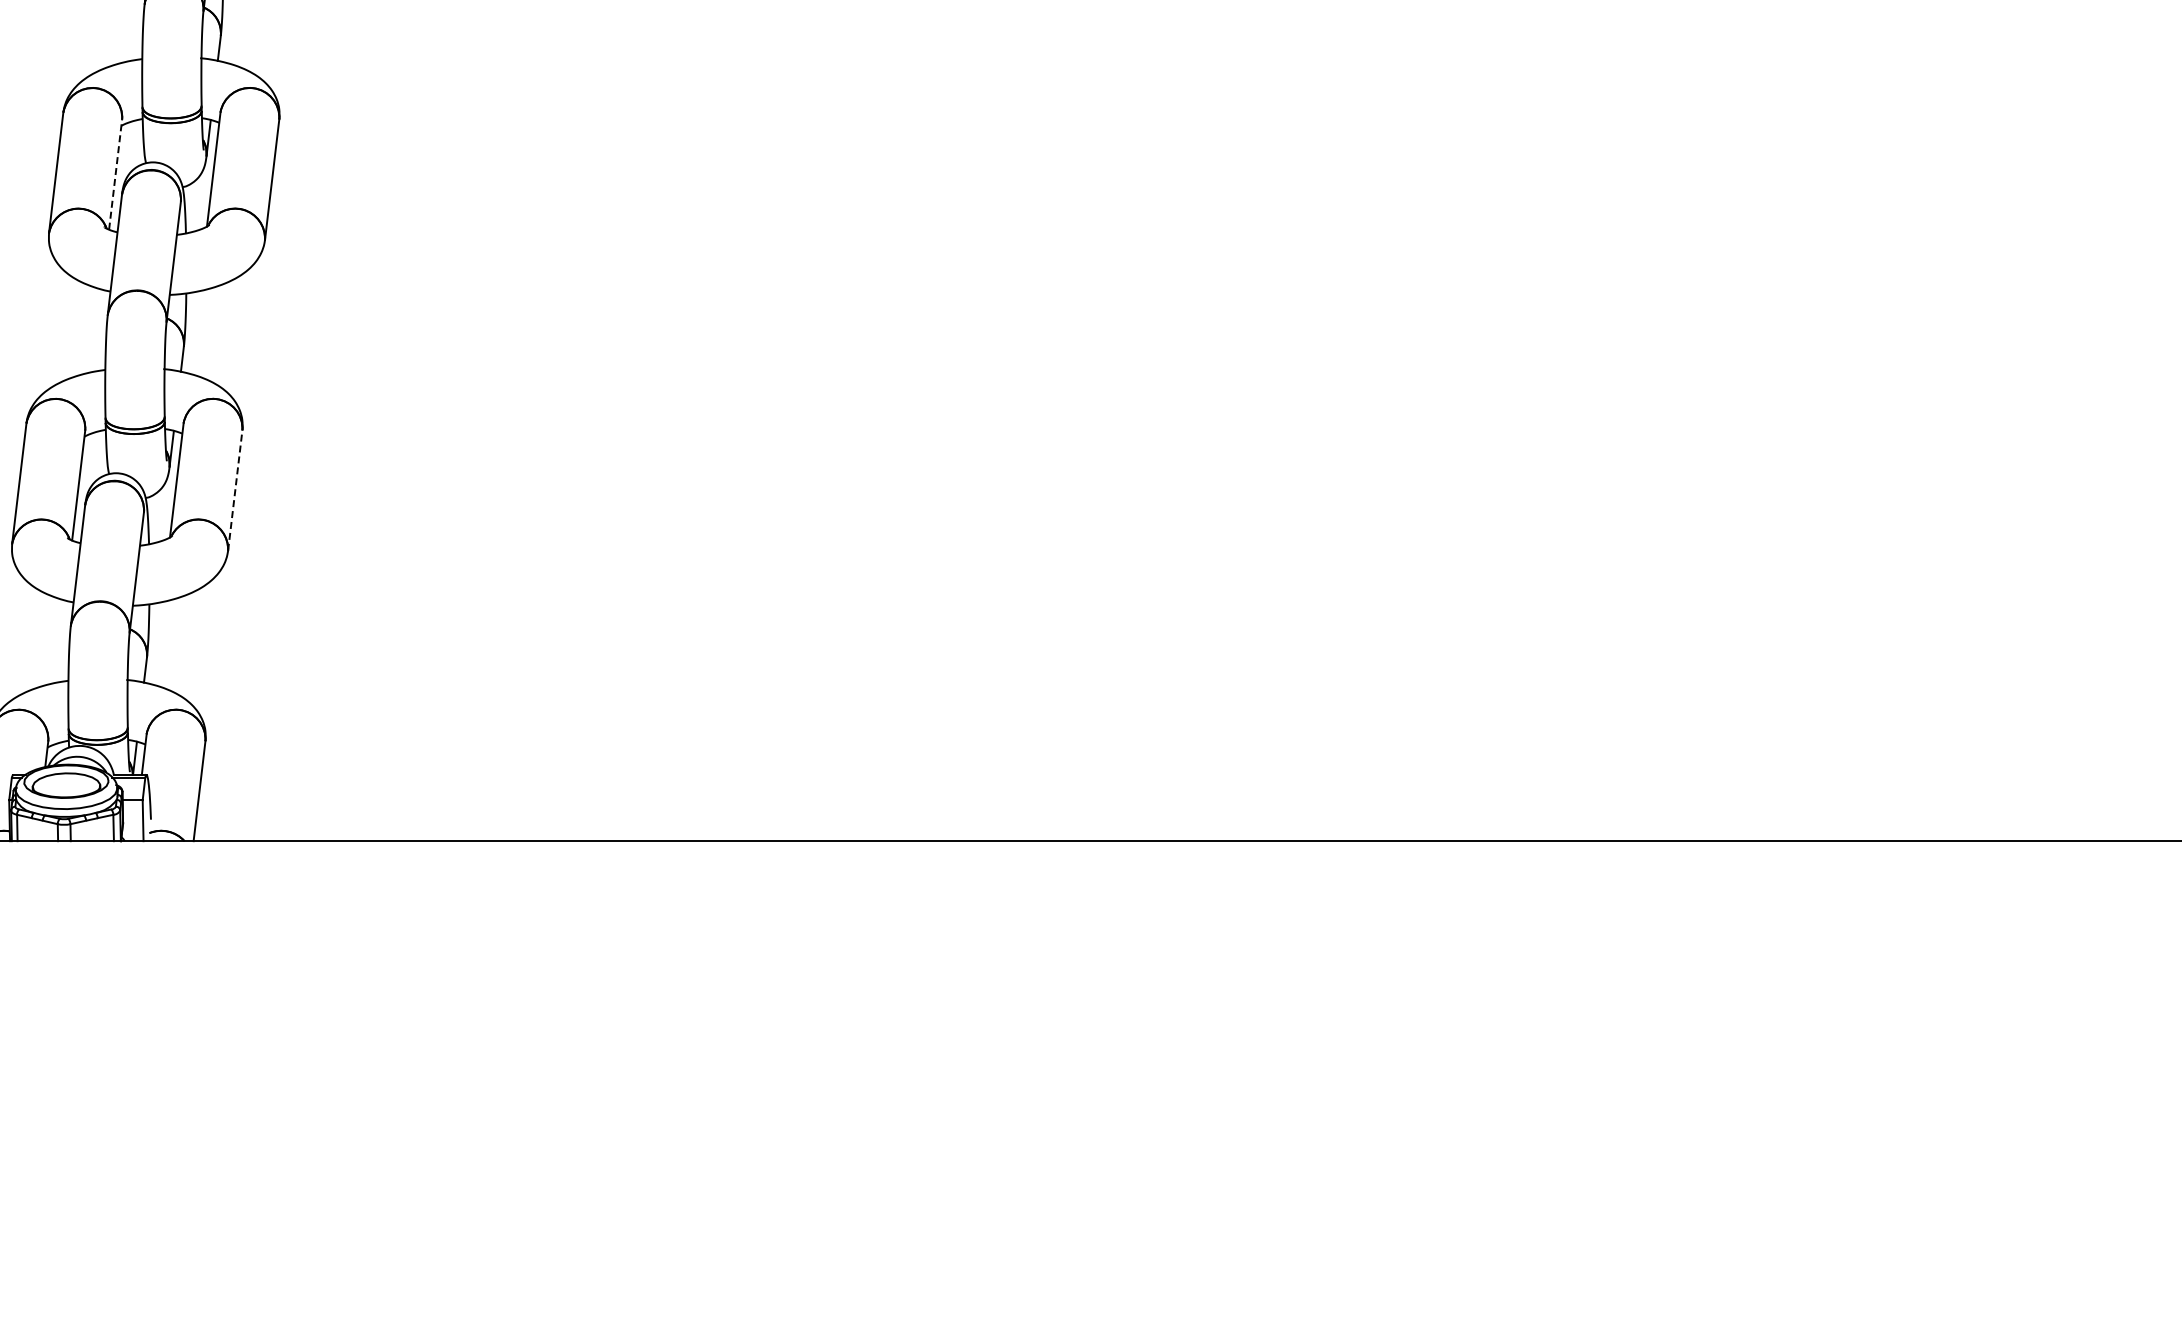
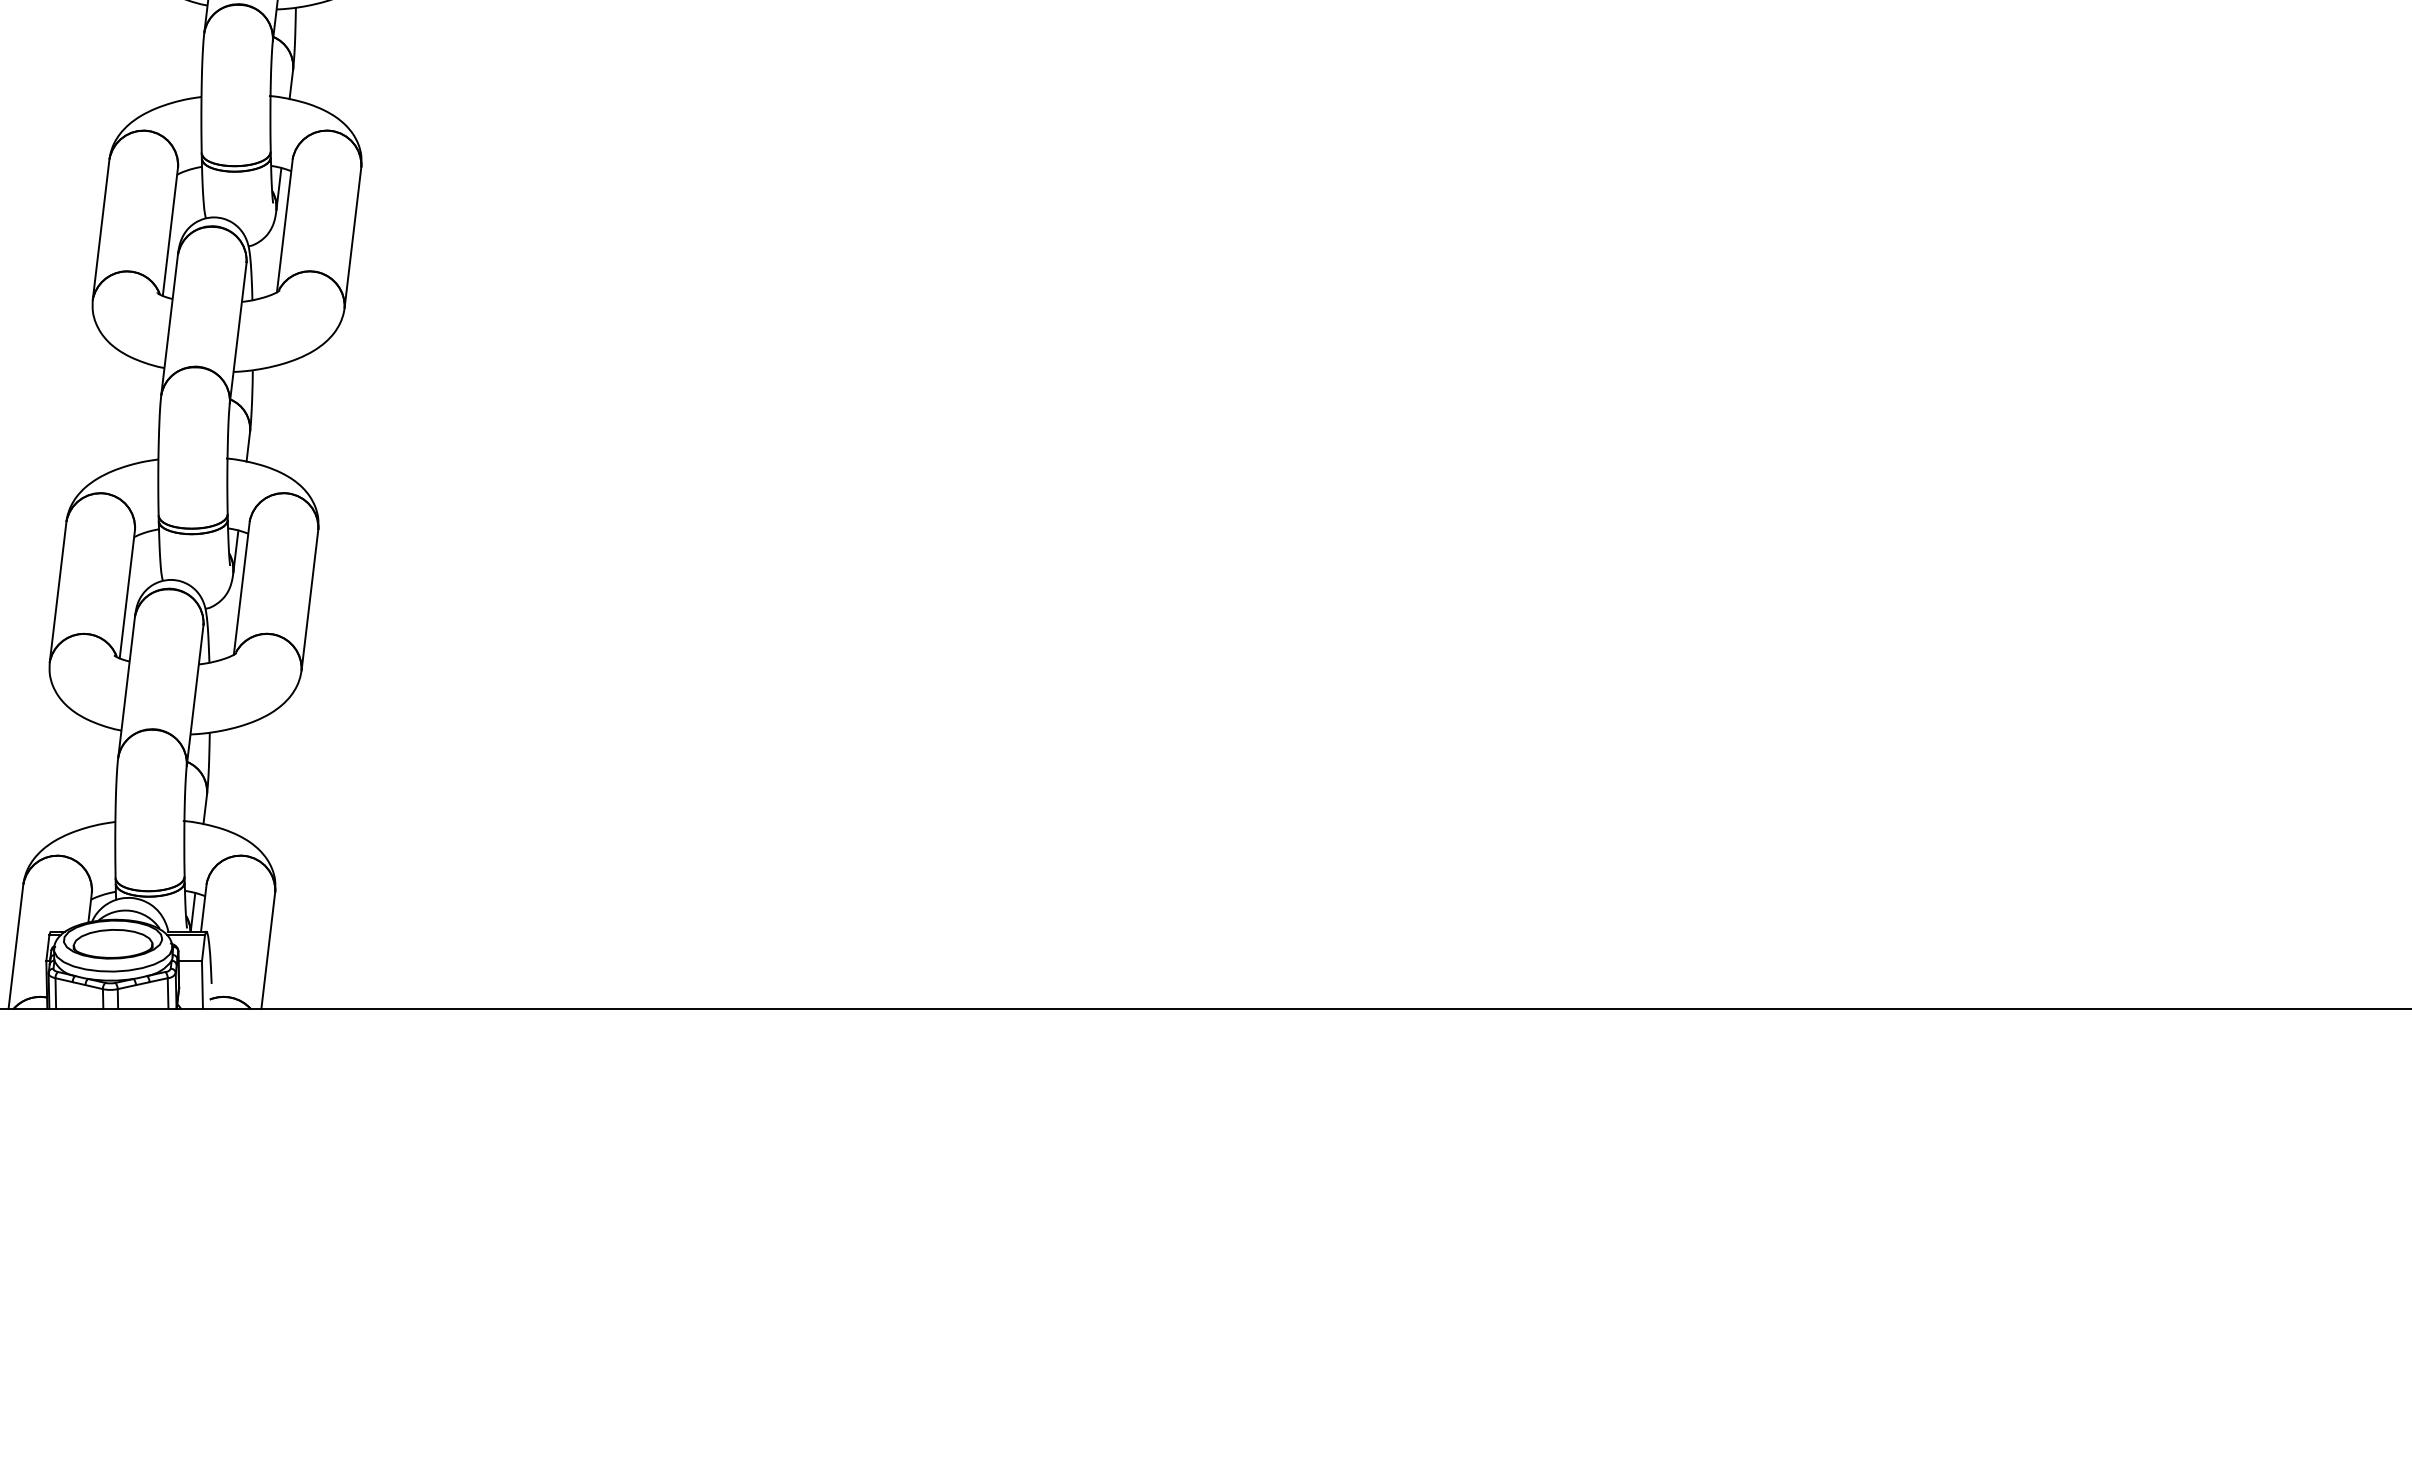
line: (115, 174) -> (170, 231), dashed -> solid
line: (235, 490) -> (310, 600), dashed -> solid

